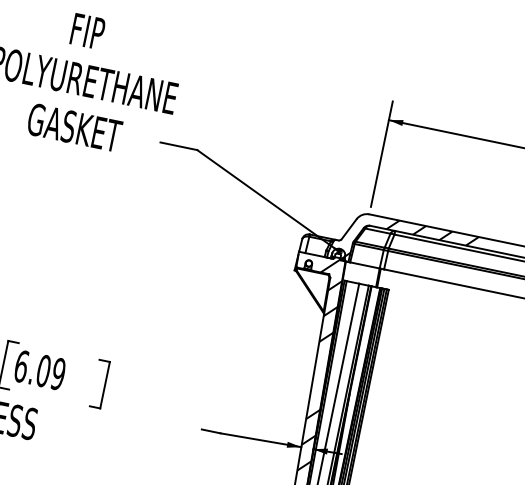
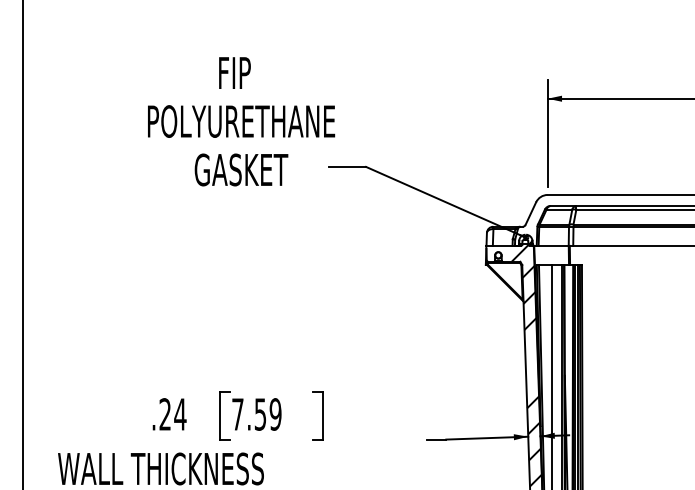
hatch: (411, 246) -> (595, 217), removed
text: (32, 368) -> (249, 414), 6.09 -> 7.59

